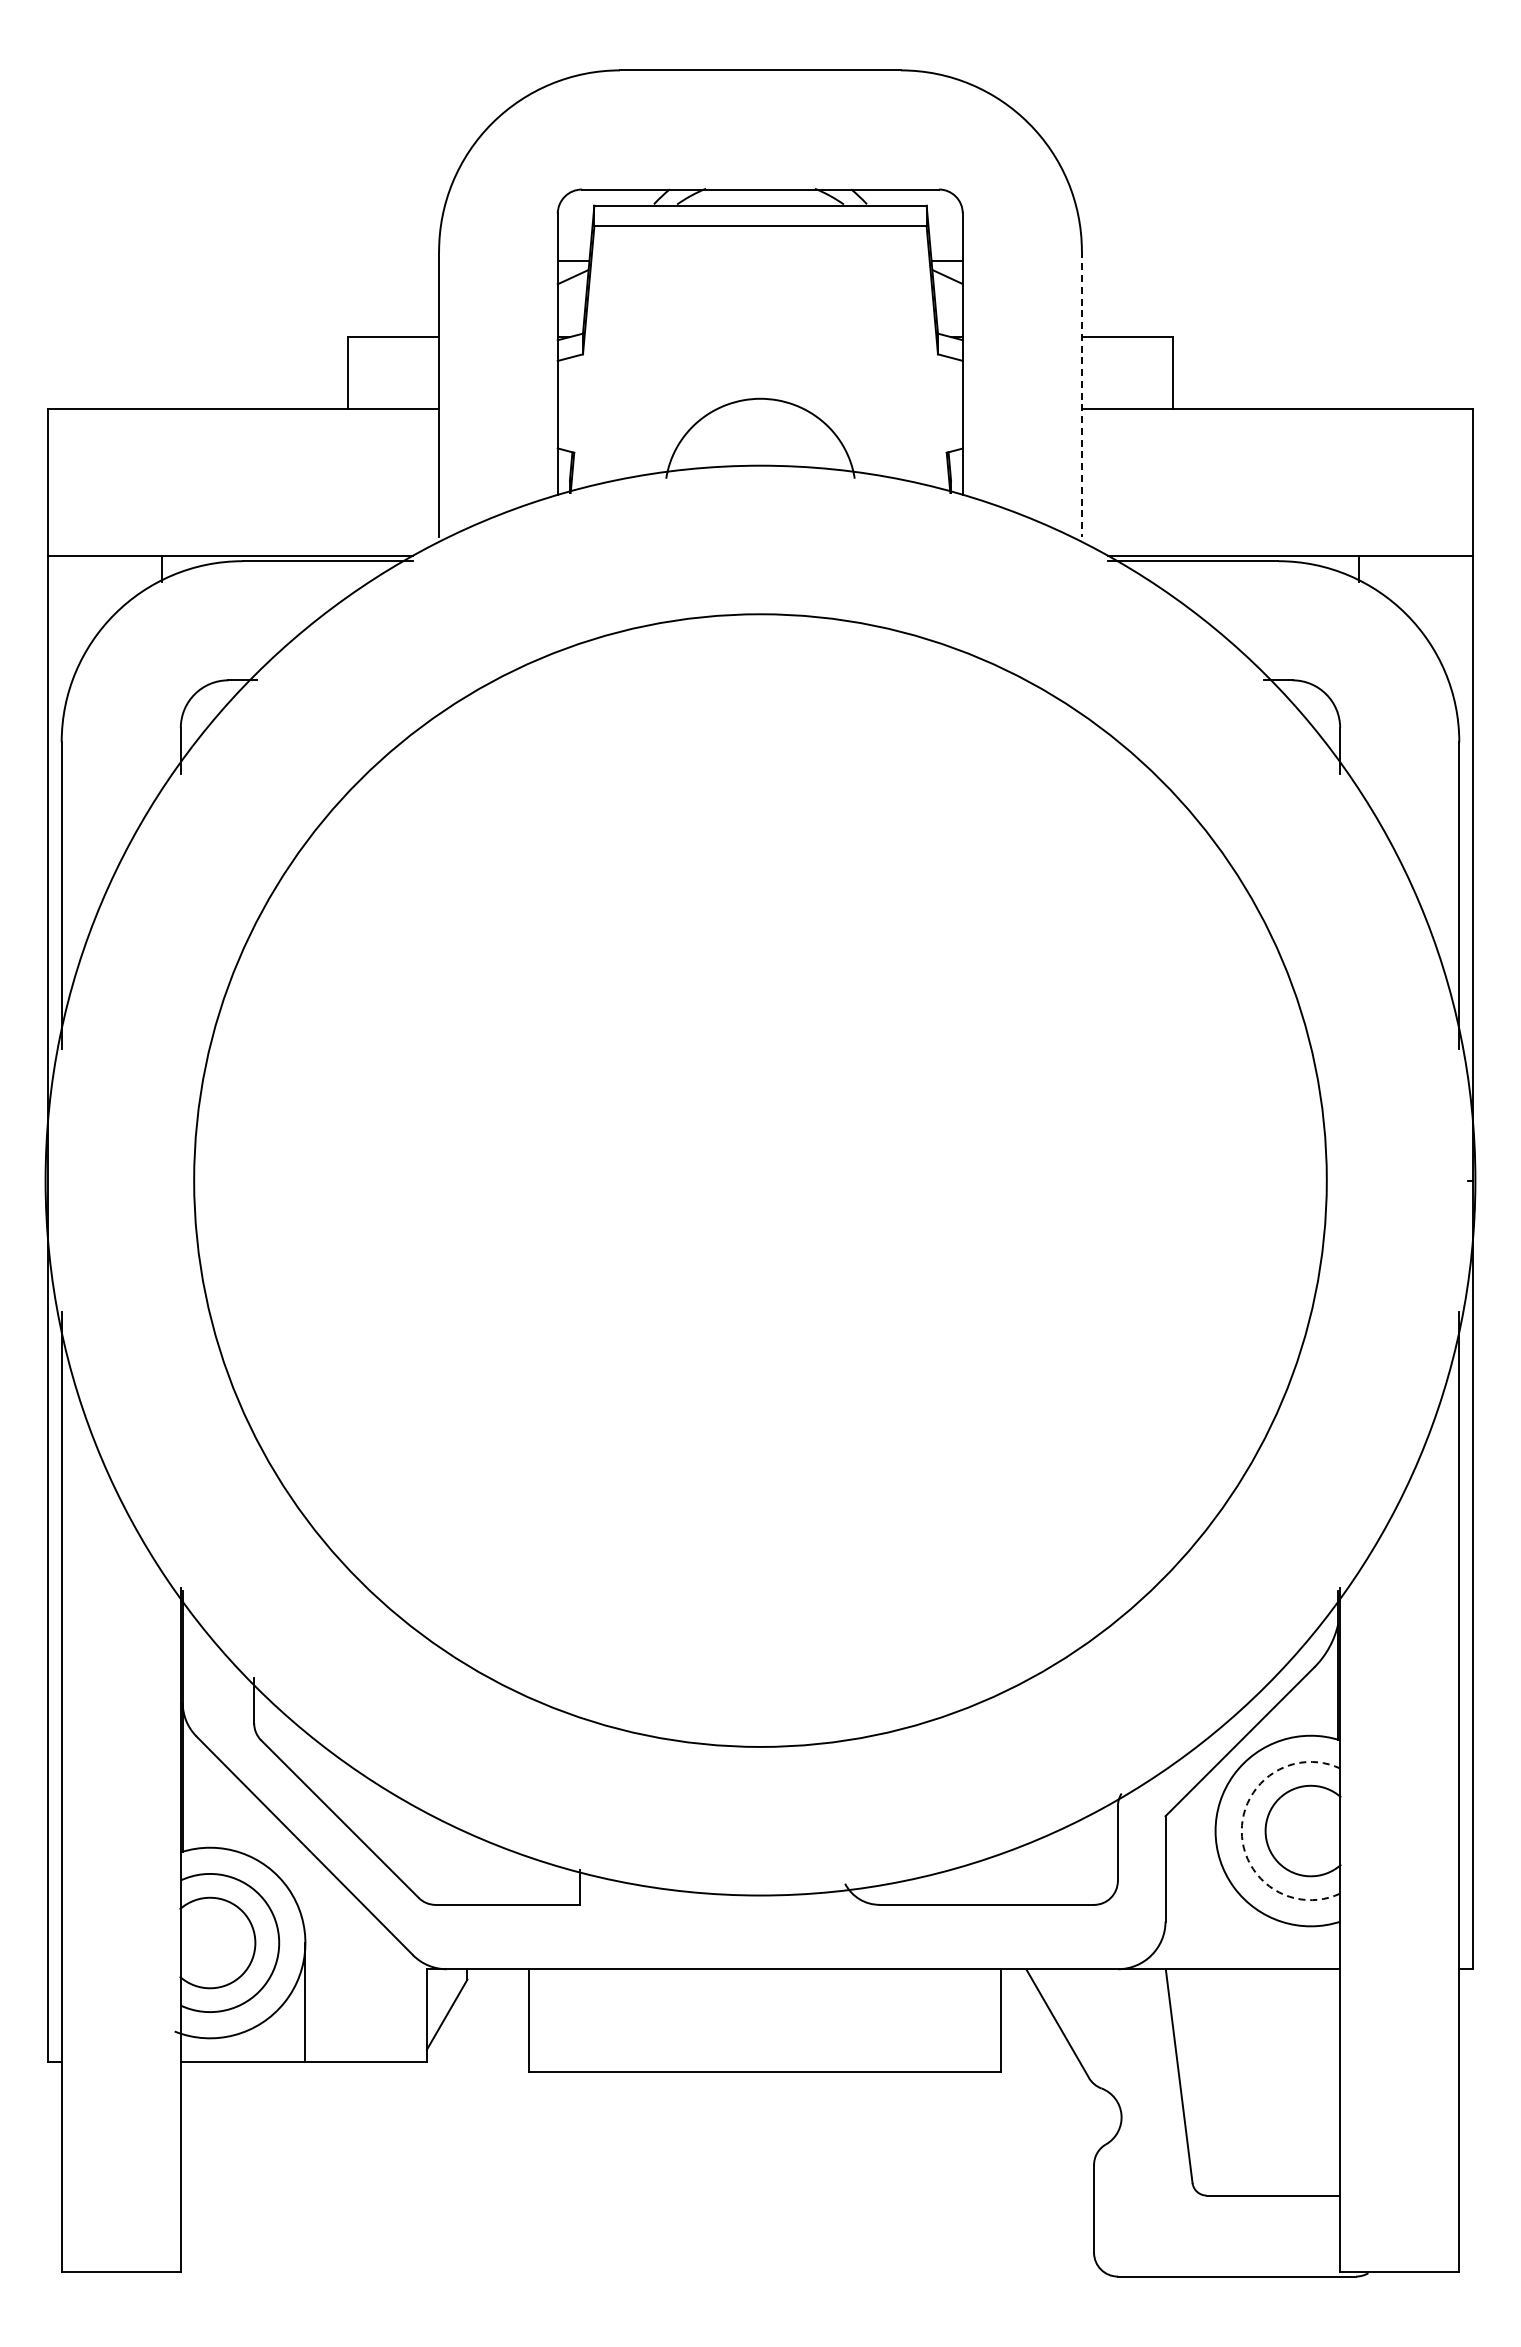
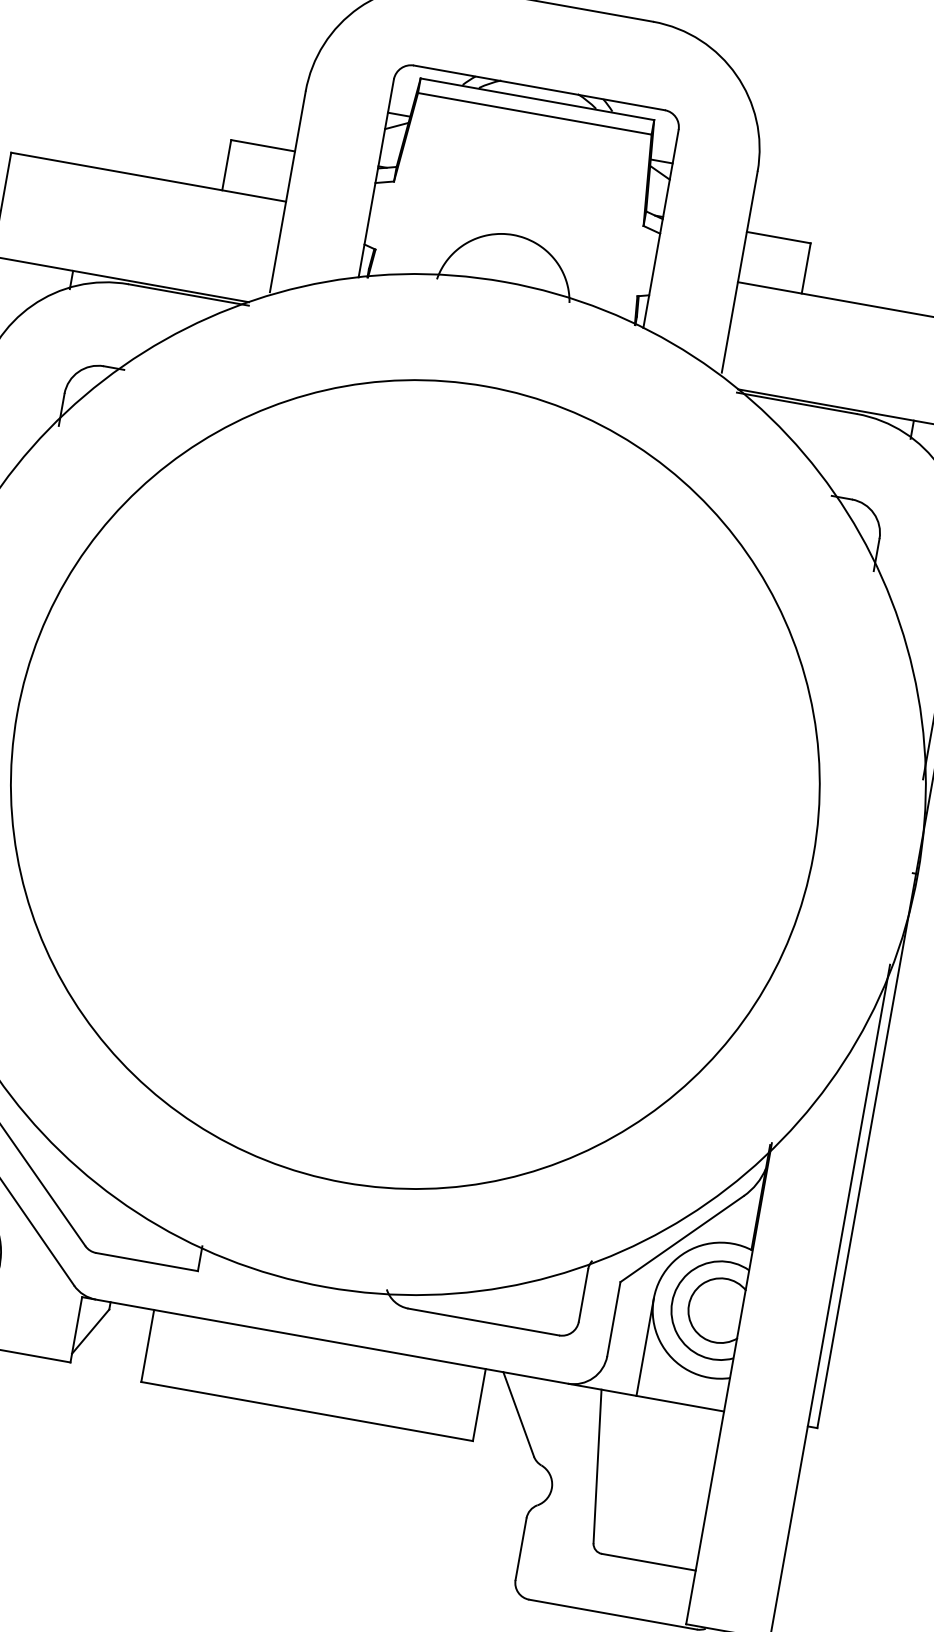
line: (1081, 394) -> (739, 272), dashed -> solid
arc: (1241, 1831) -> (671, 1302), dashed -> solid
line: (1215, 1900) -> (645, 1347), added

